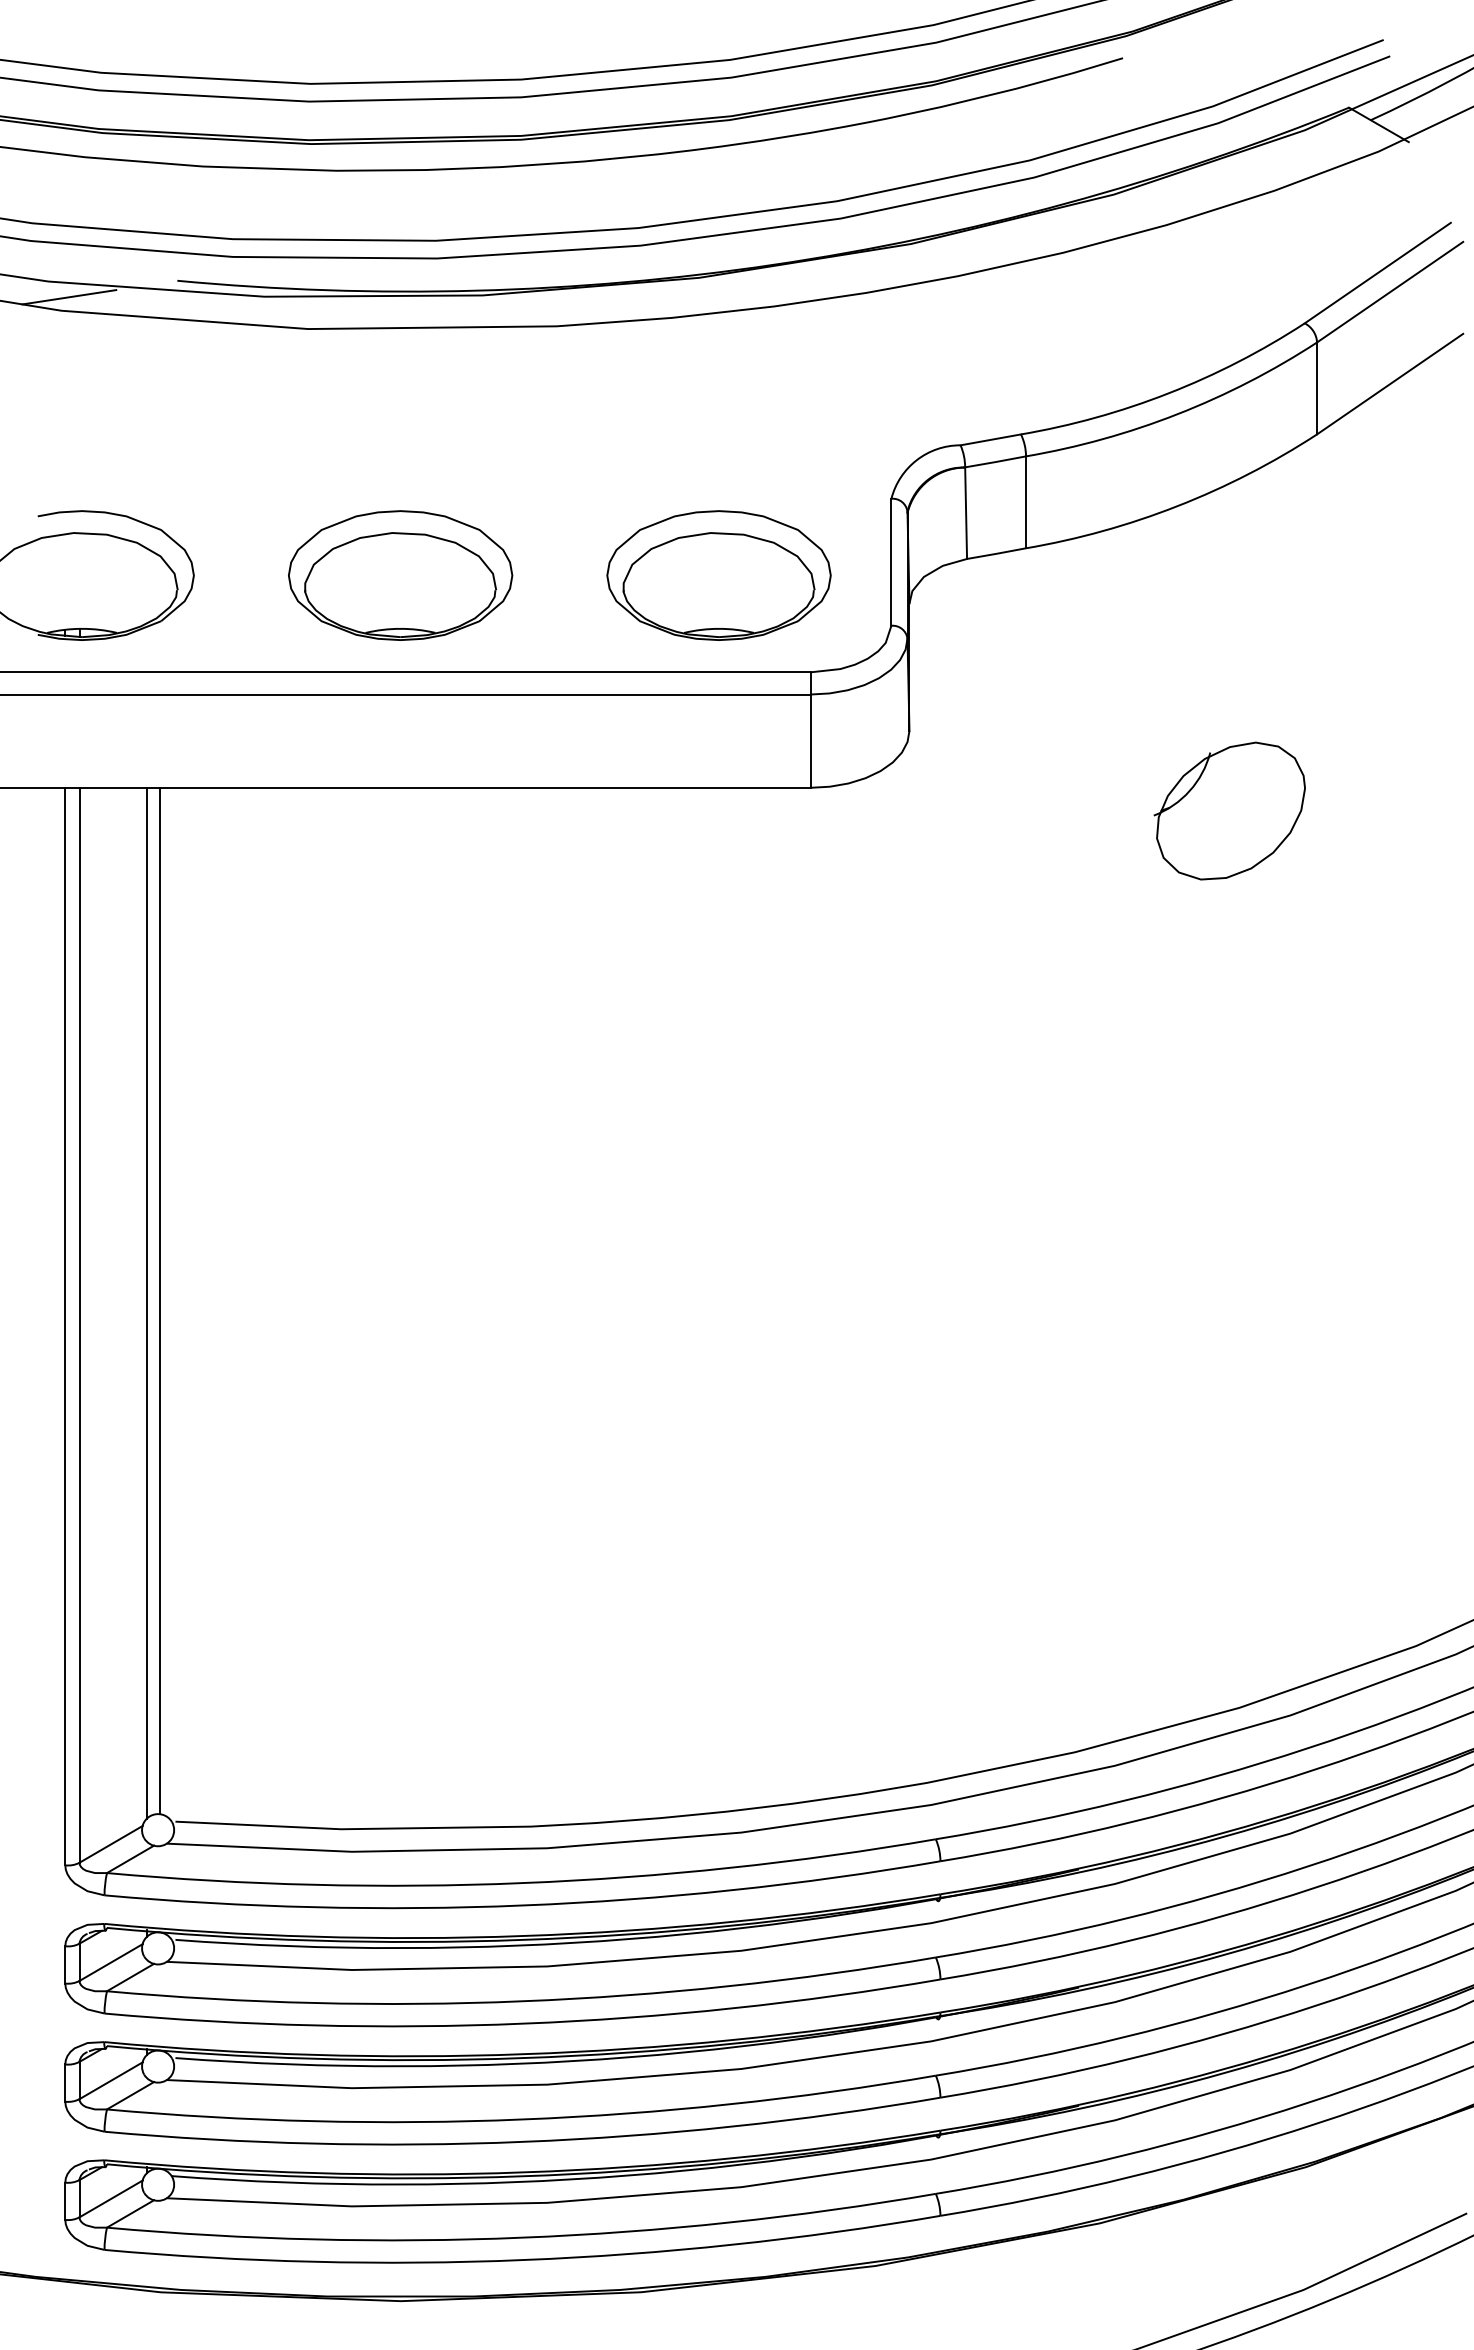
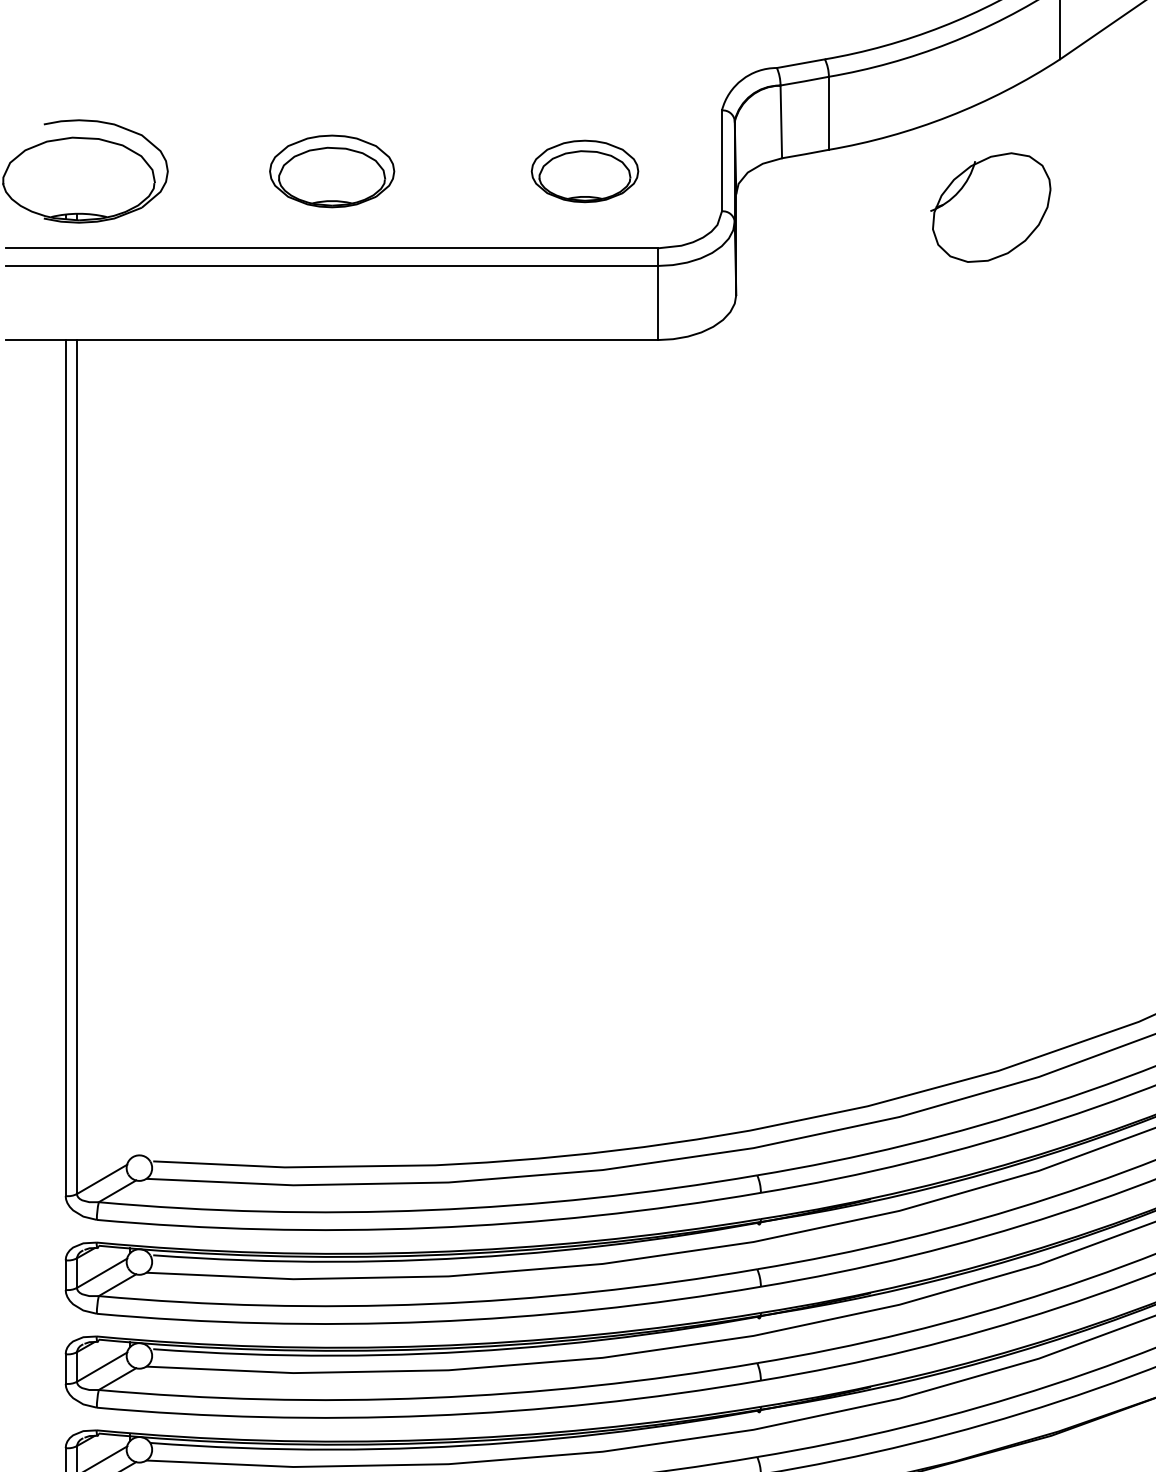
part: (400, 575) -> (331, 171), size x0.7
part: (718, 575) -> (584, 171), size x0.6
part: (1229, 810) -> (990, 207), moved
line: (160, 1300) -> (141, 747), removed
line: (146, 1302) -> (130, 748), removed

